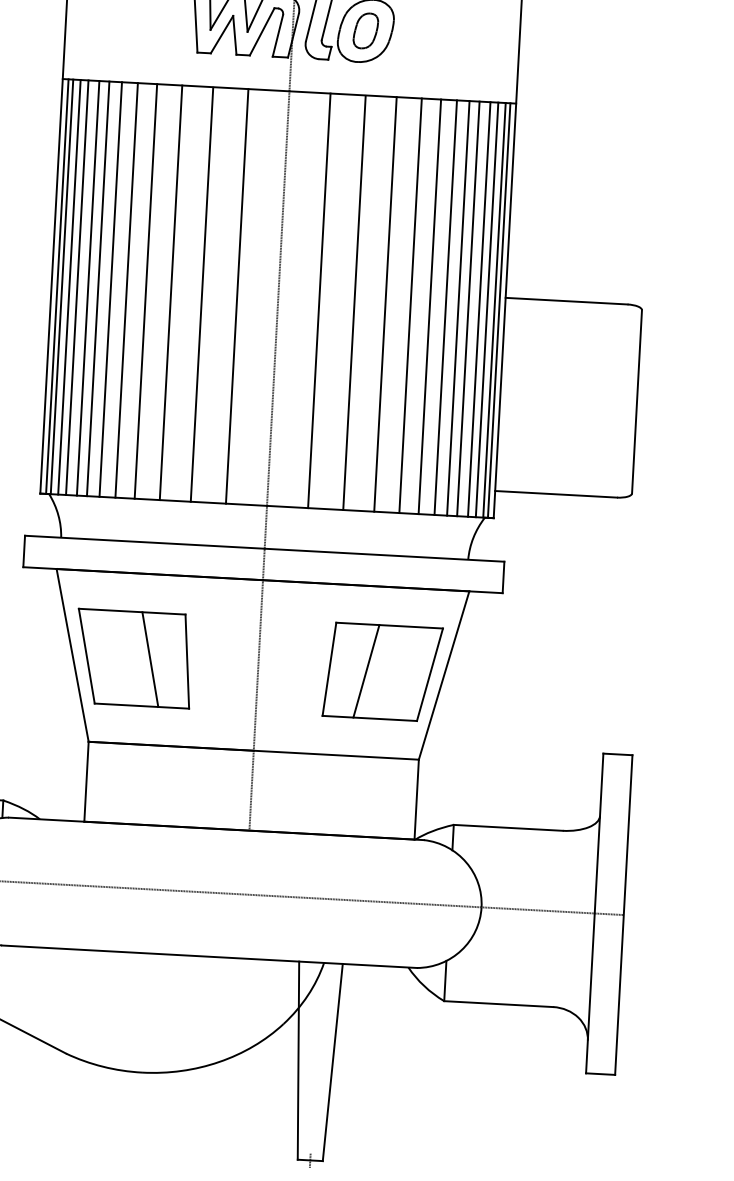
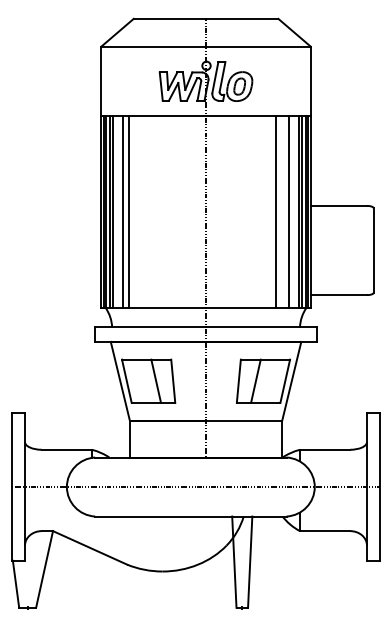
line: (88, 287) -> (118, 211), removed
line: (127, 289) -> (136, 211), removed
line: (144, 290) -> (144, 211), removed
line: (170, 291) -> (156, 211), removed
line: (201, 293) -> (170, 211), removed
line: (238, 295) -> (187, 211), removed
line: (320, 299) -> (225, 211), removed
line: (355, 301) -> (241, 211), removed
line: (385, 303) -> (255, 211), removed
line: (411, 304) -> (267, 211), removed
line: (446, 306) -> (283, 211), removed
line: (467, 307) -> (293, 211), removed

